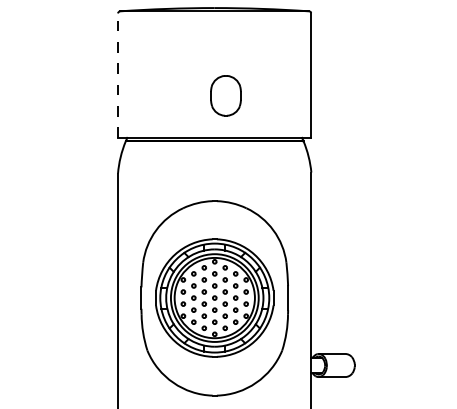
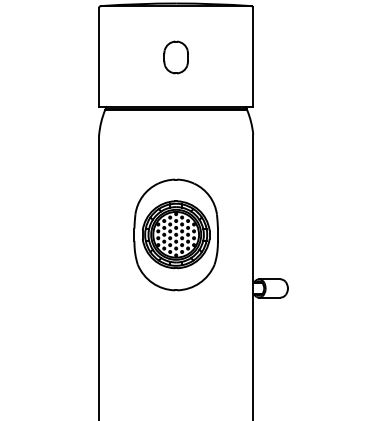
line: (118, 75) -> (99, 57), dashed -> solid
part: (225, 95) -> (175, 57), moved
part: (213, 297) -> (175, 234), size x0.71

